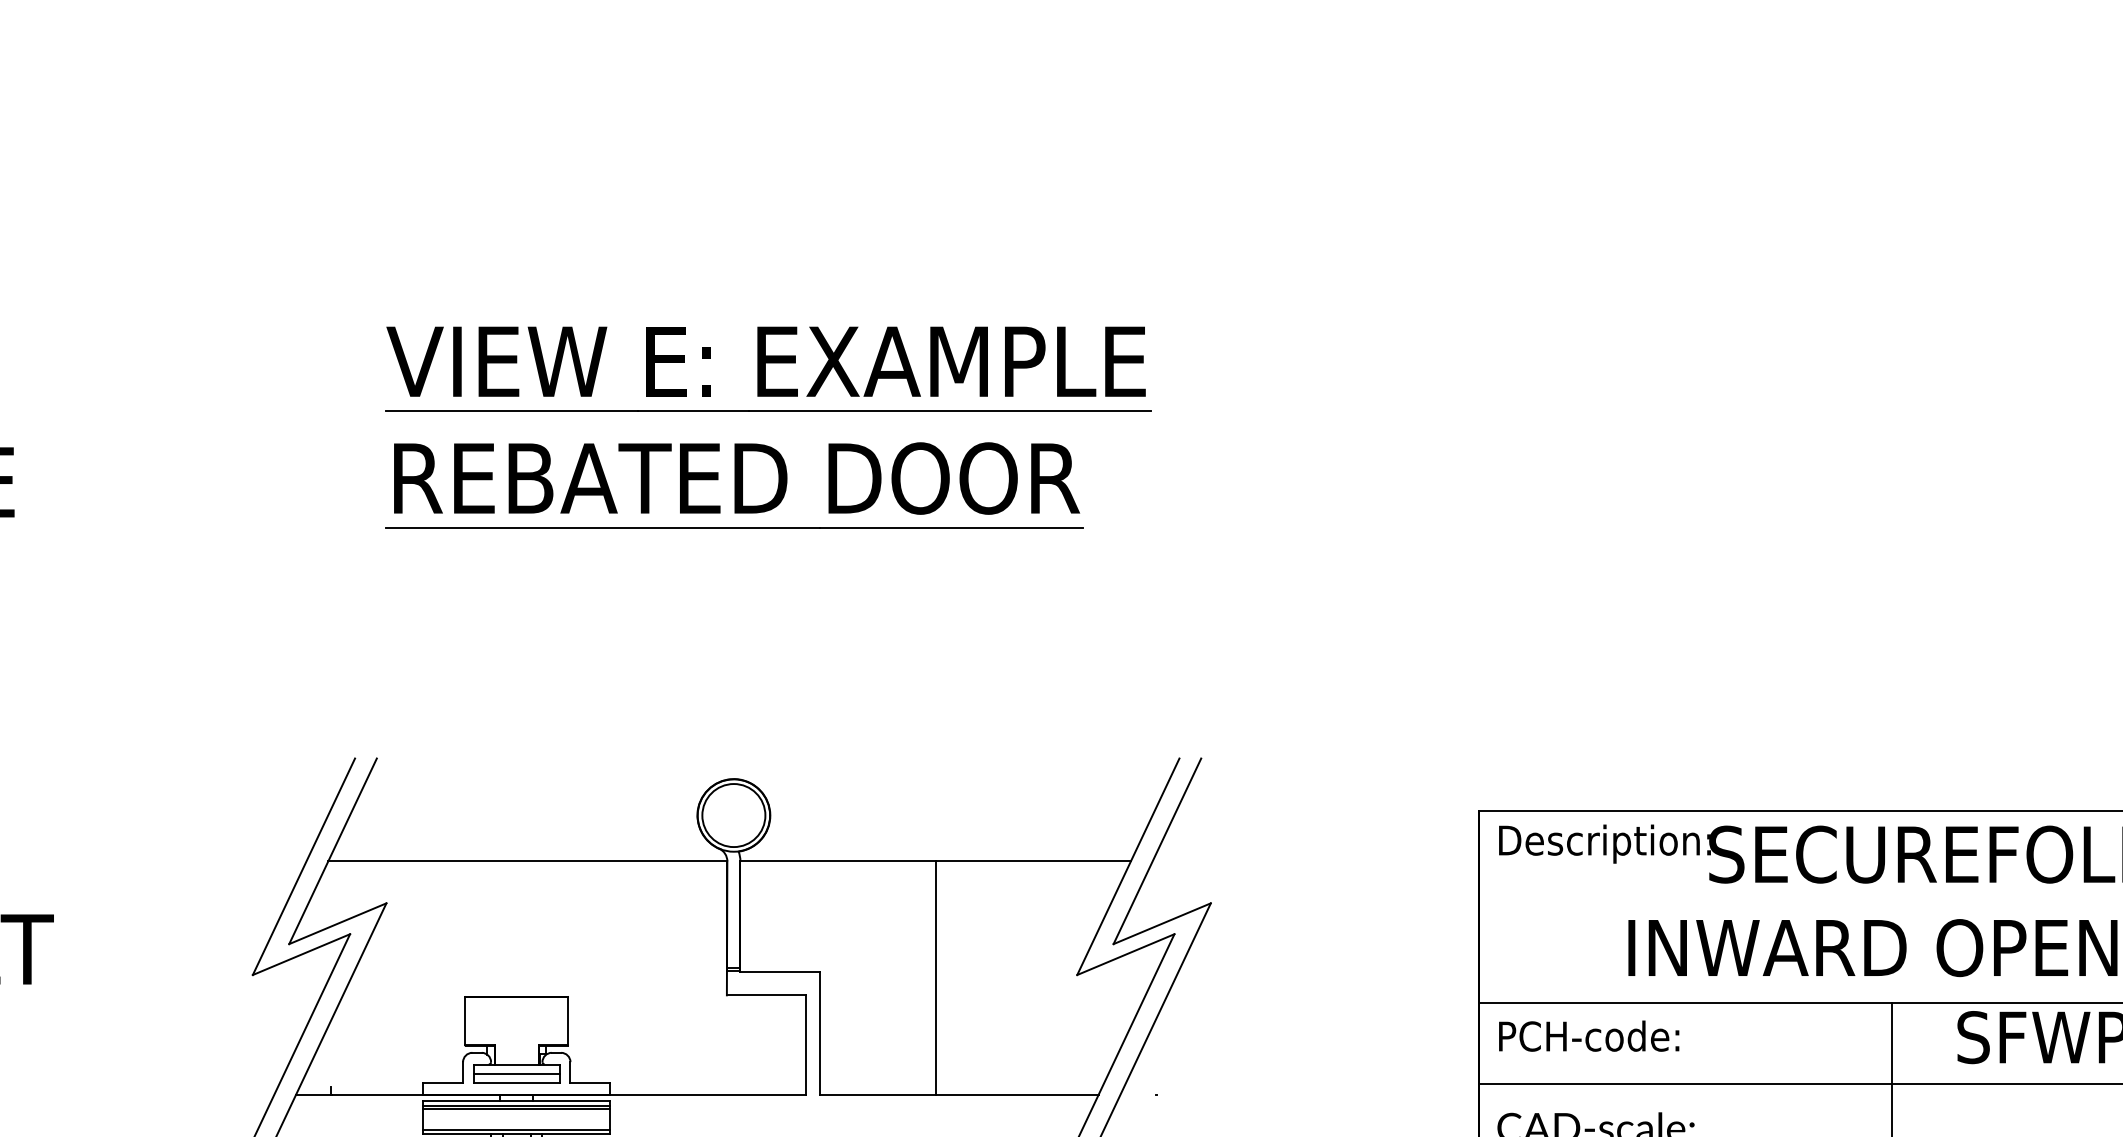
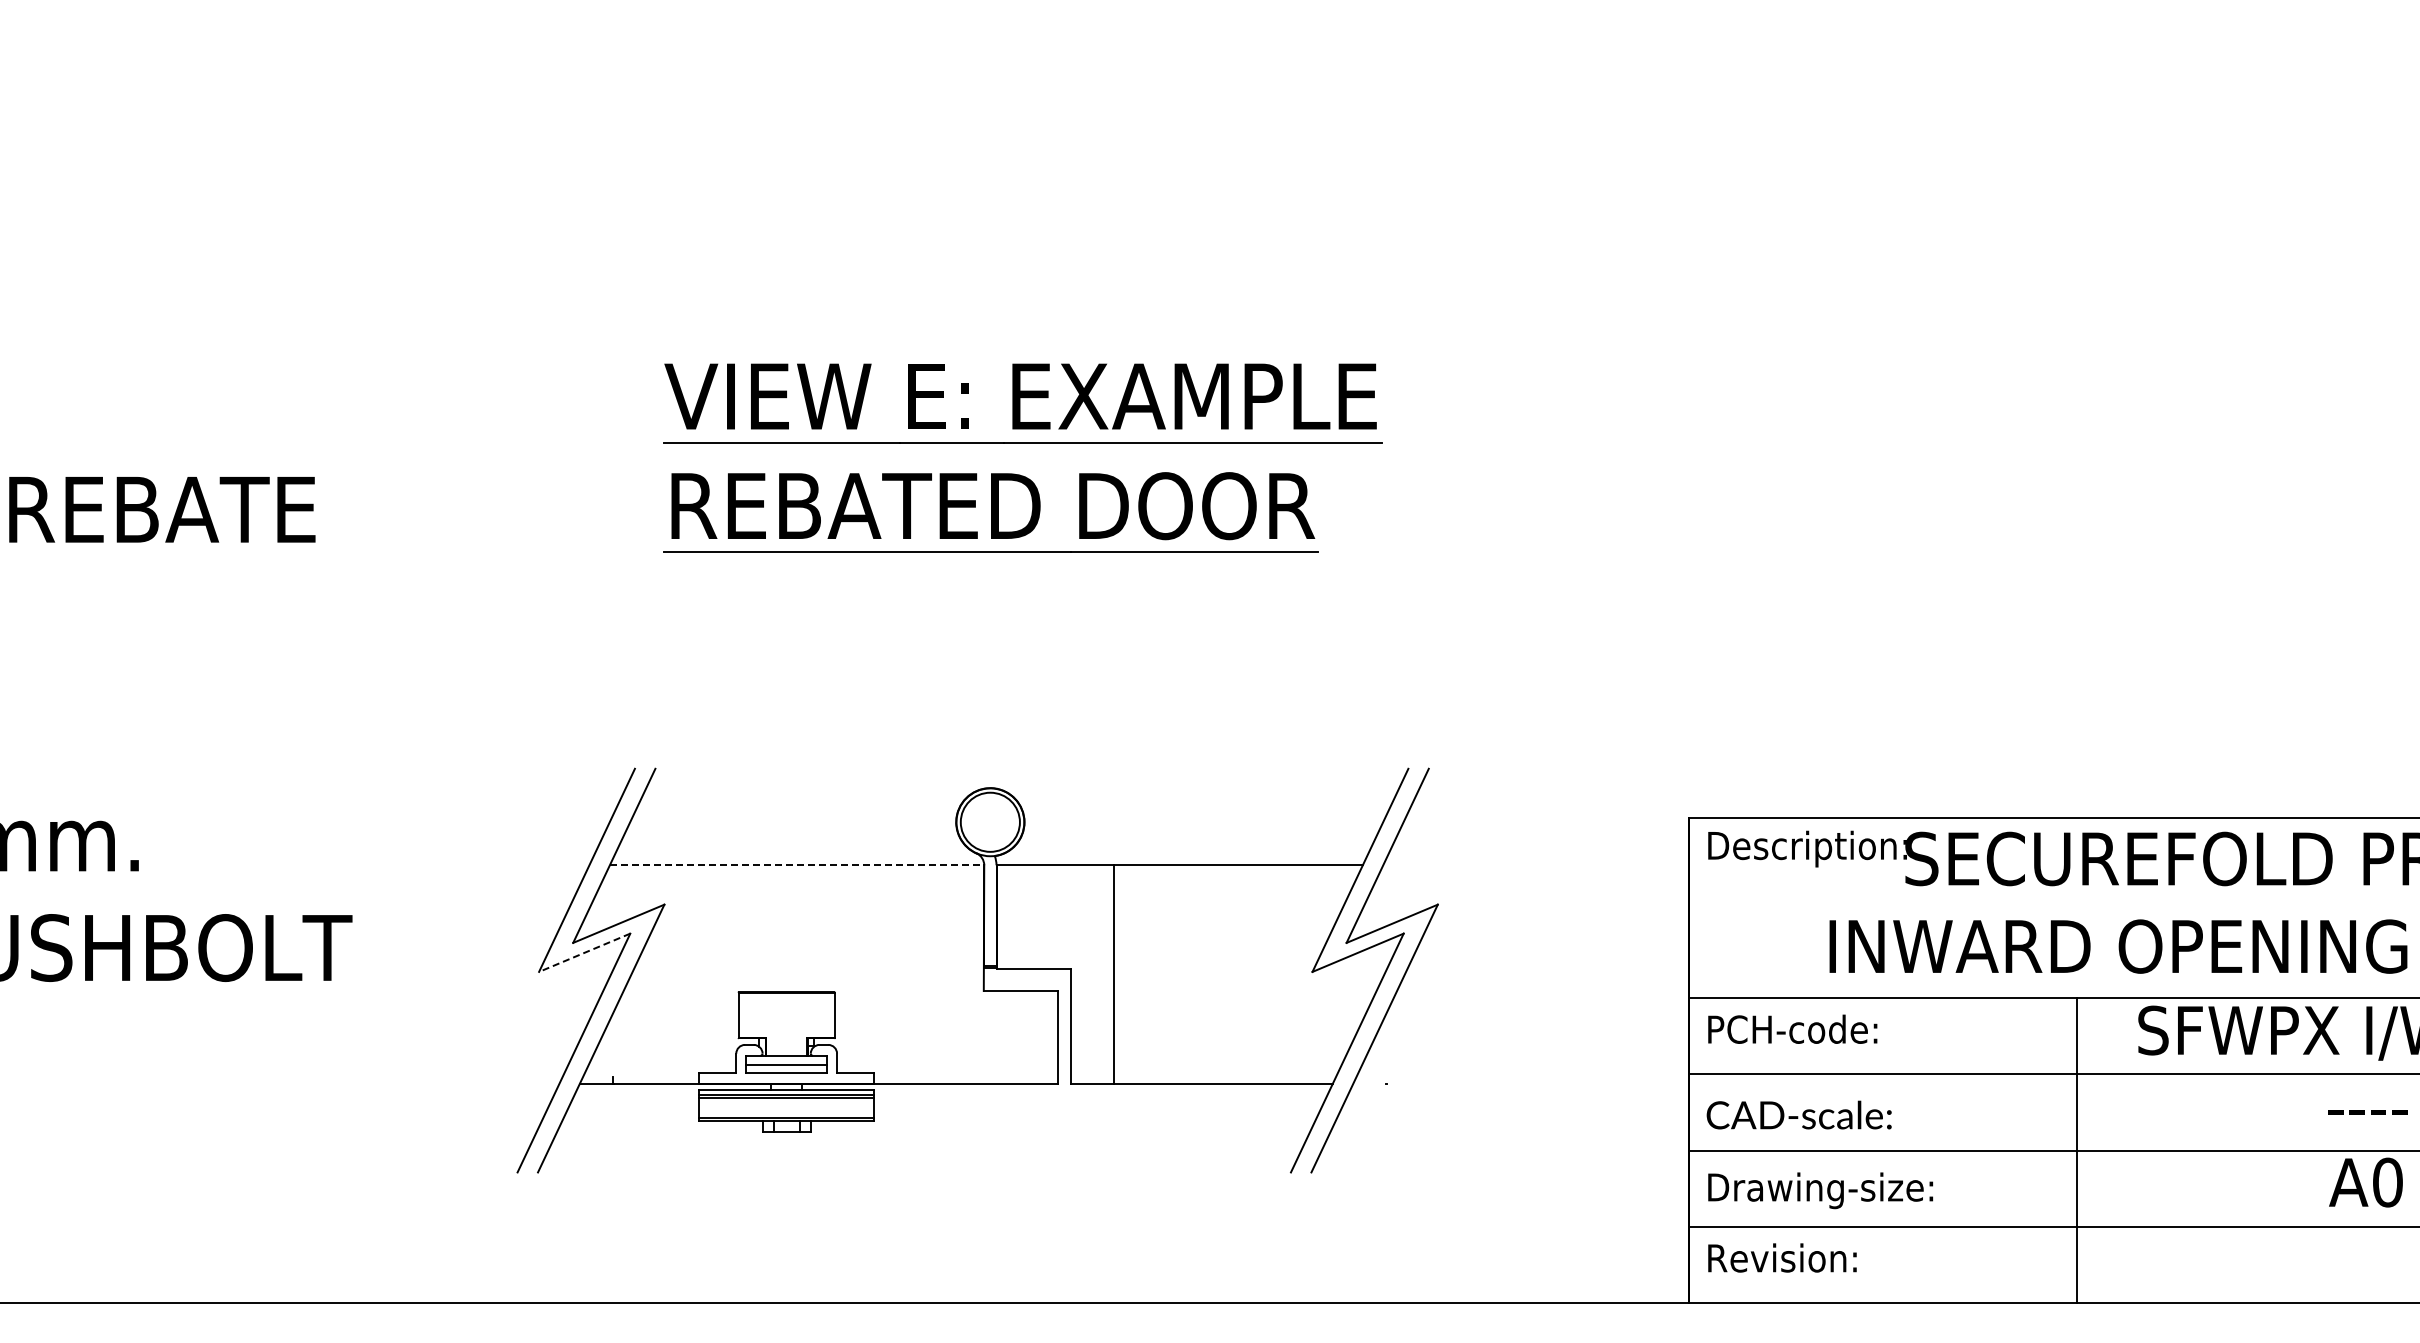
line: (528, 861) -> (797, 865), solid -> dashed
line: (301, 954) -> (584, 952), solid -> dashed
line: (935, 977) -> (1113, 974), moved

